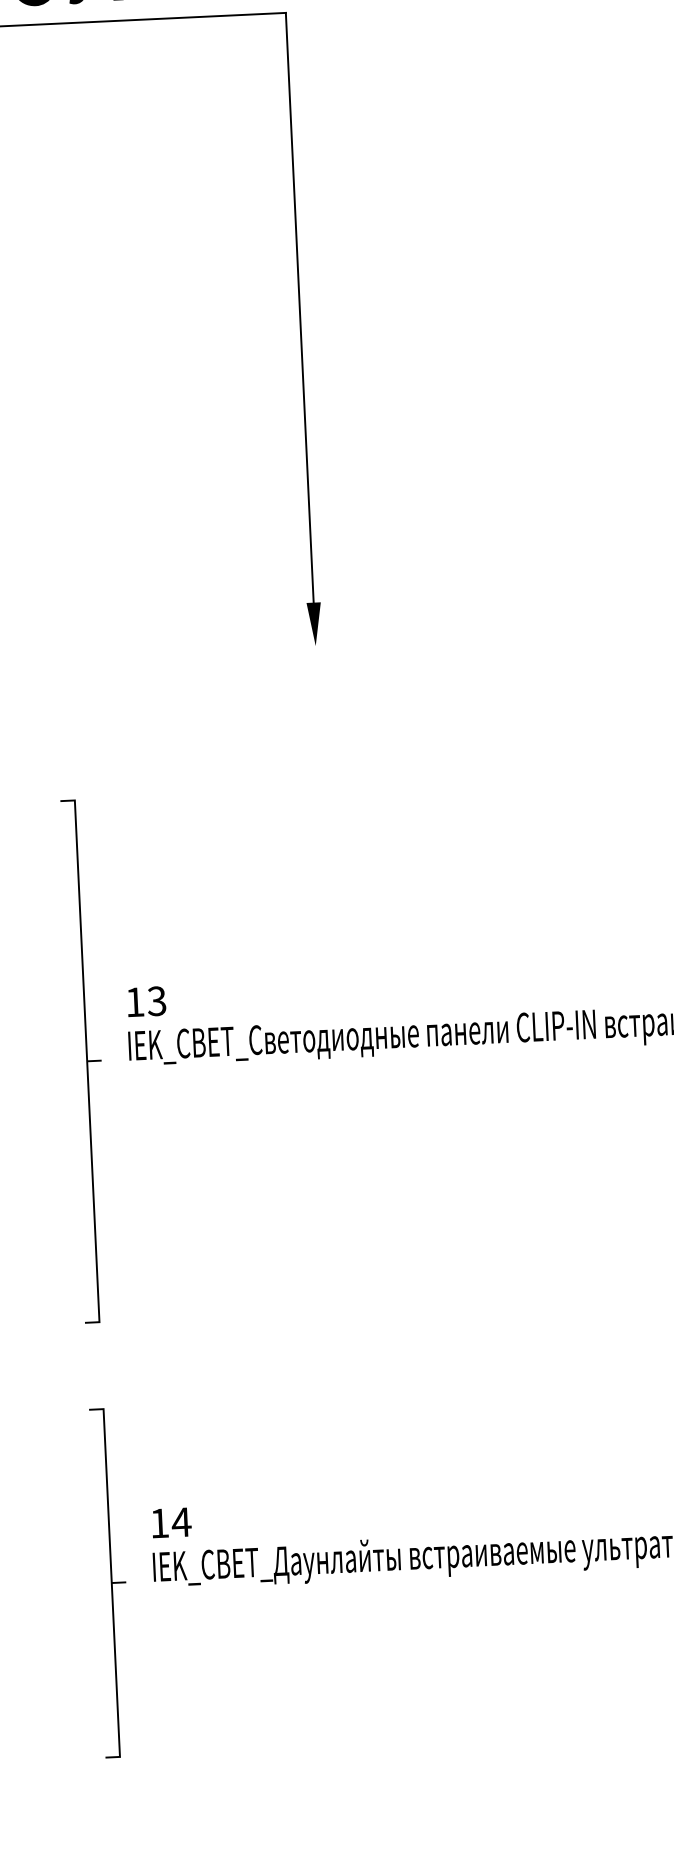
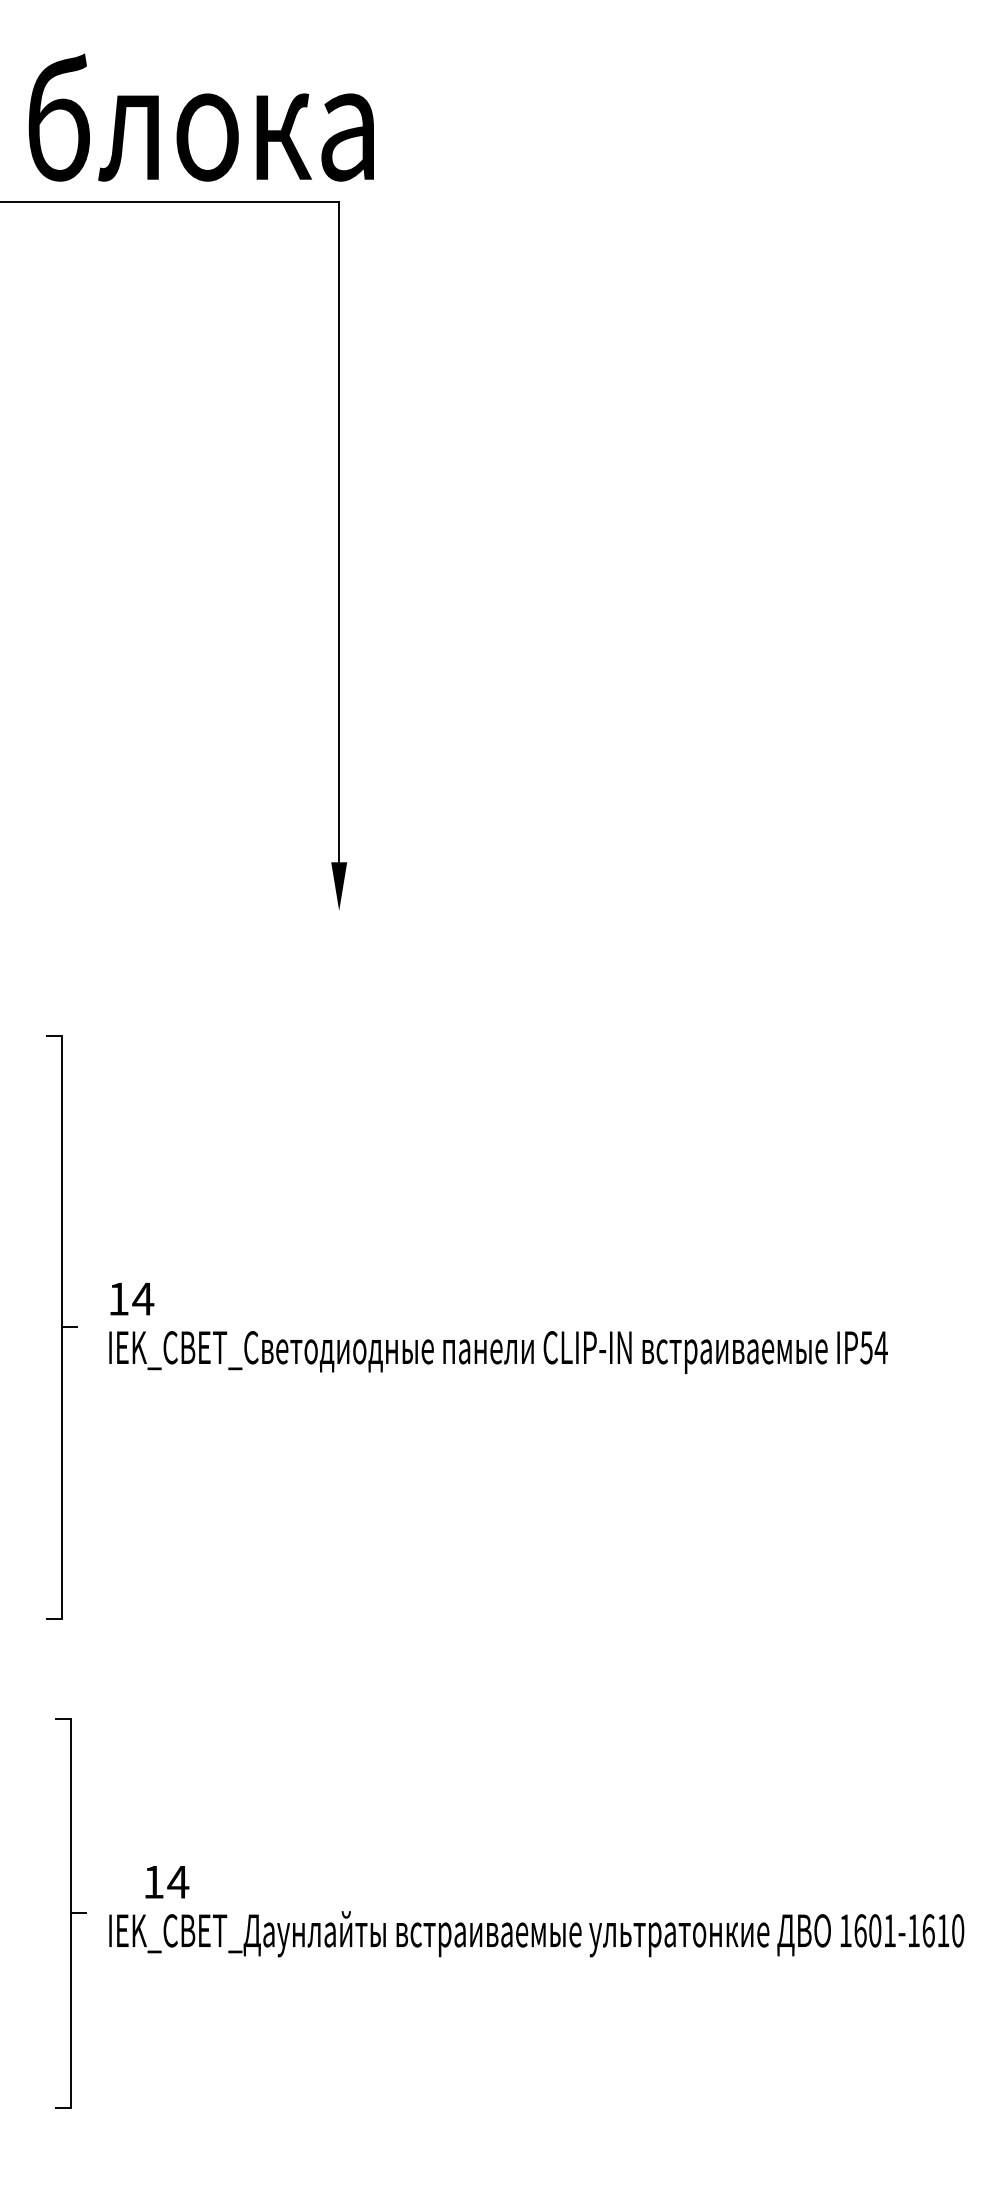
text: (157, 1000) -> (143, 1298), 13 -> 14
part: (86, 1061) -> (61, 1327), moved
text: (171, 1523) -> (167, 1882), moved
part: (111, 1583) -> (70, 1913), moved

